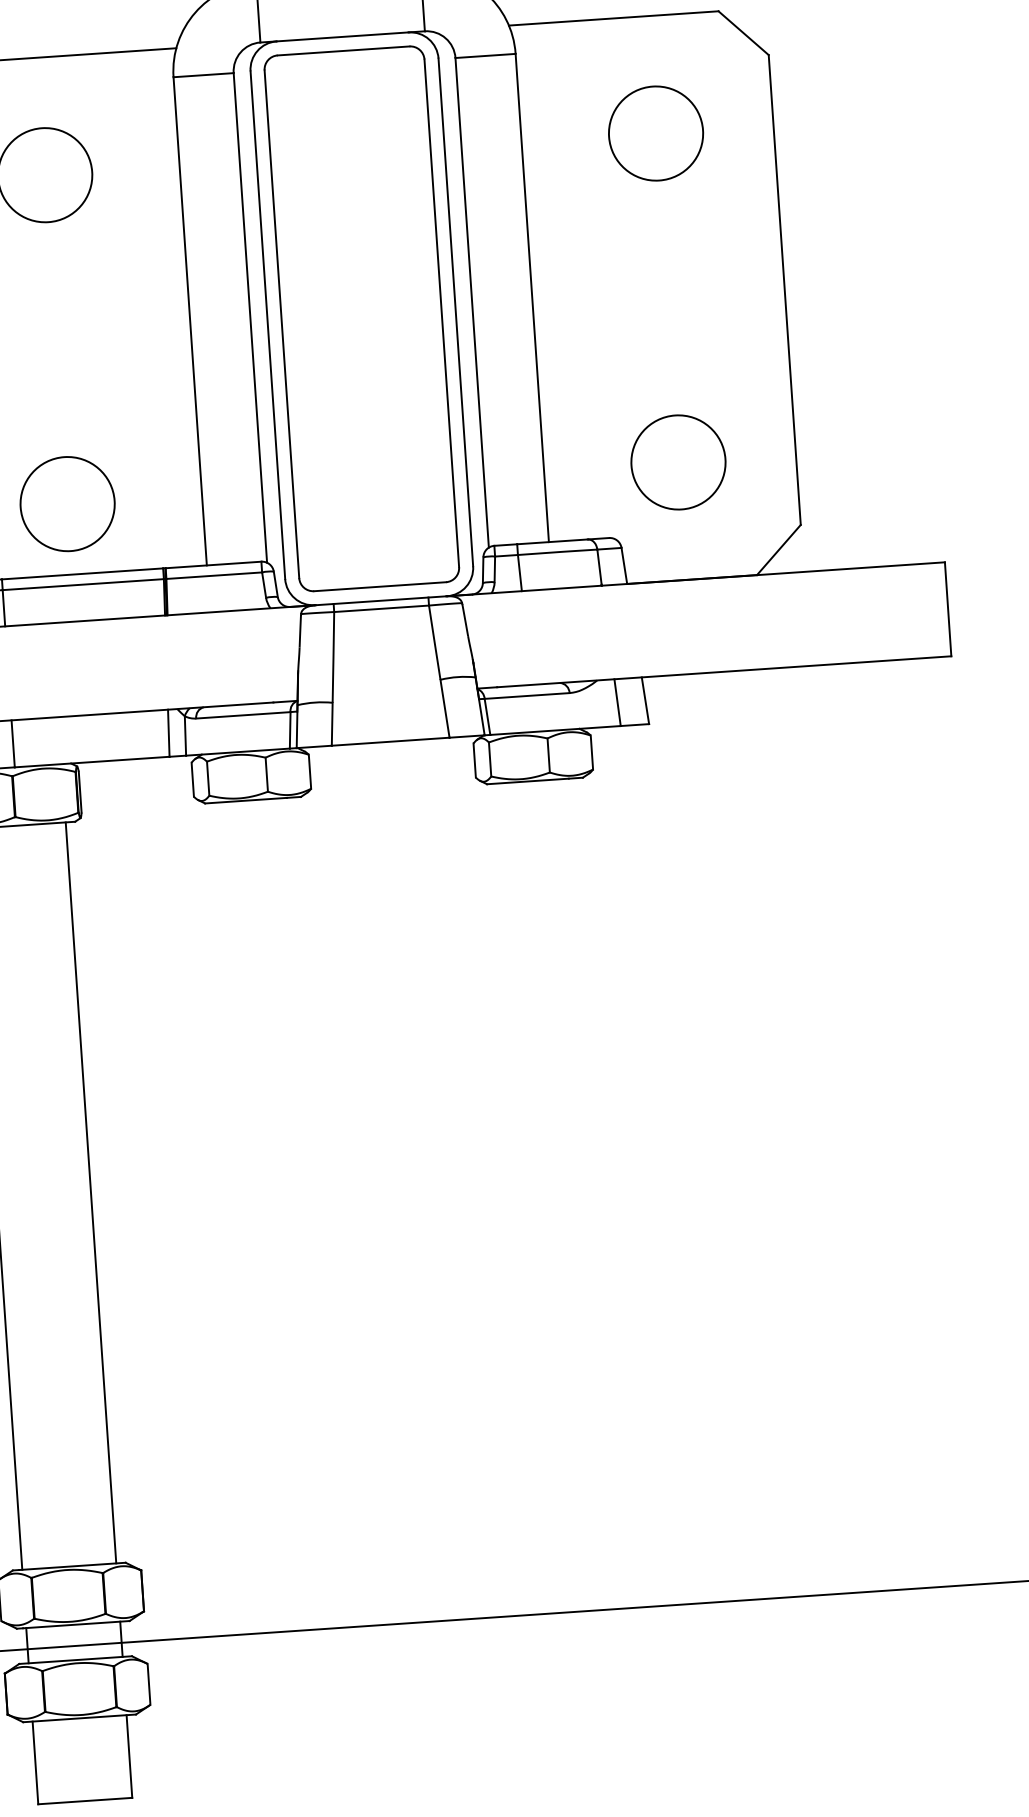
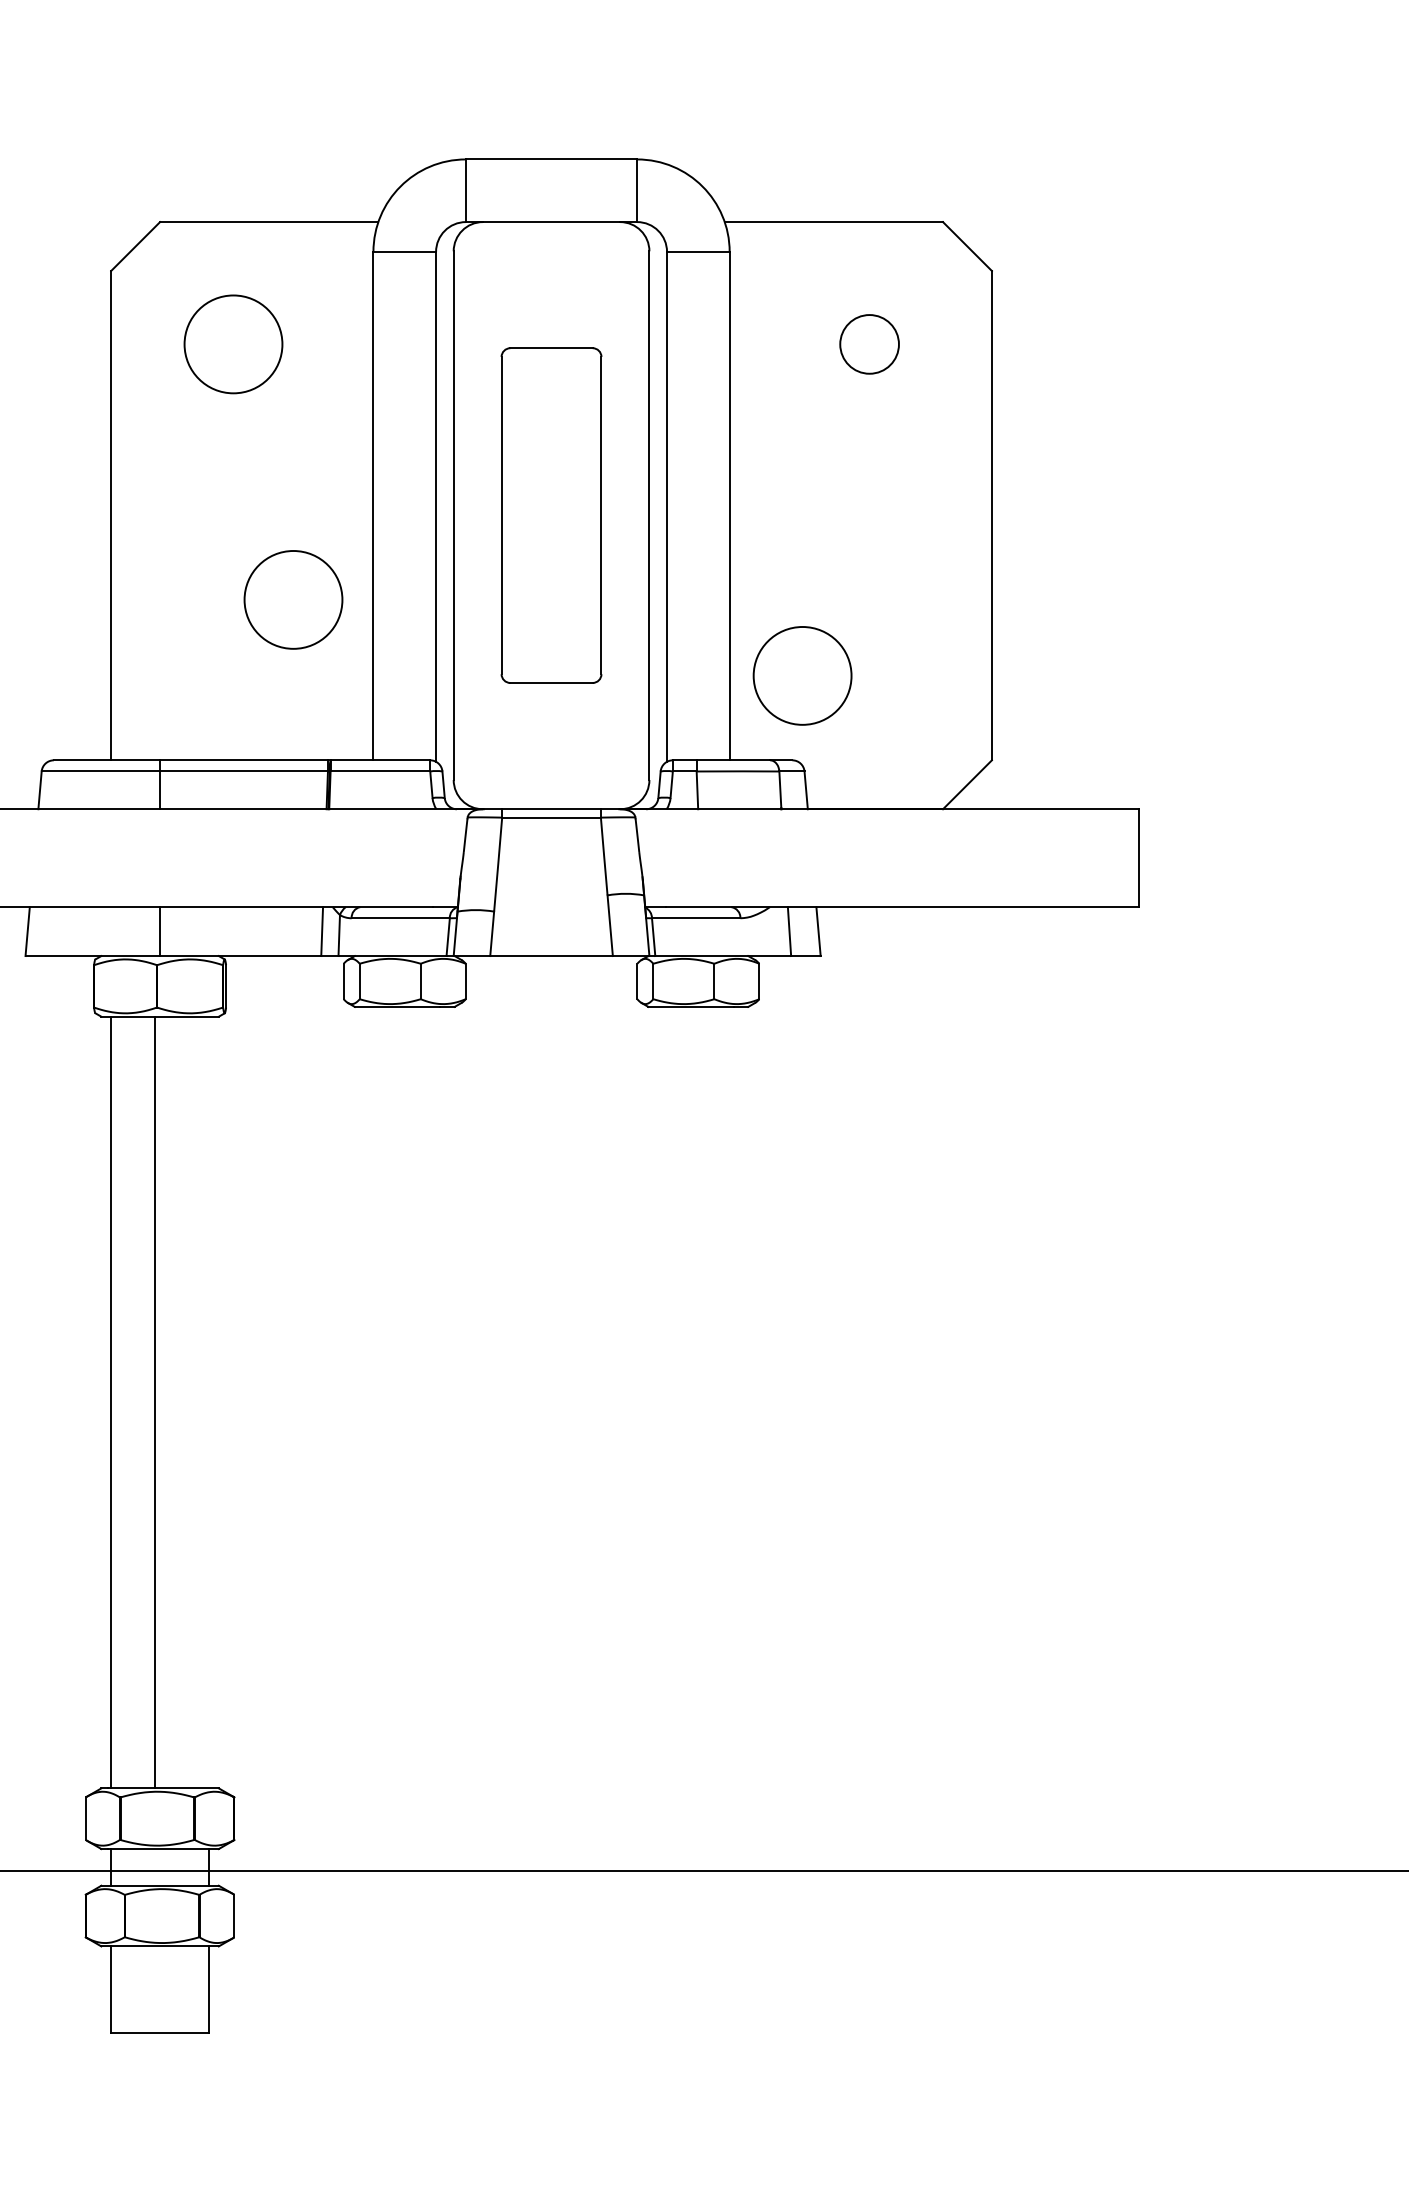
circle: (655, 133) -> (869, 344), size x0.6
part: (361, 318) -> (551, 515), size x0.6
circle: (678, 462) -> (802, 675), moved
circle: (67, 503) -> (293, 599), moved
line: (91, 1192) -> (155, 1402), moved

